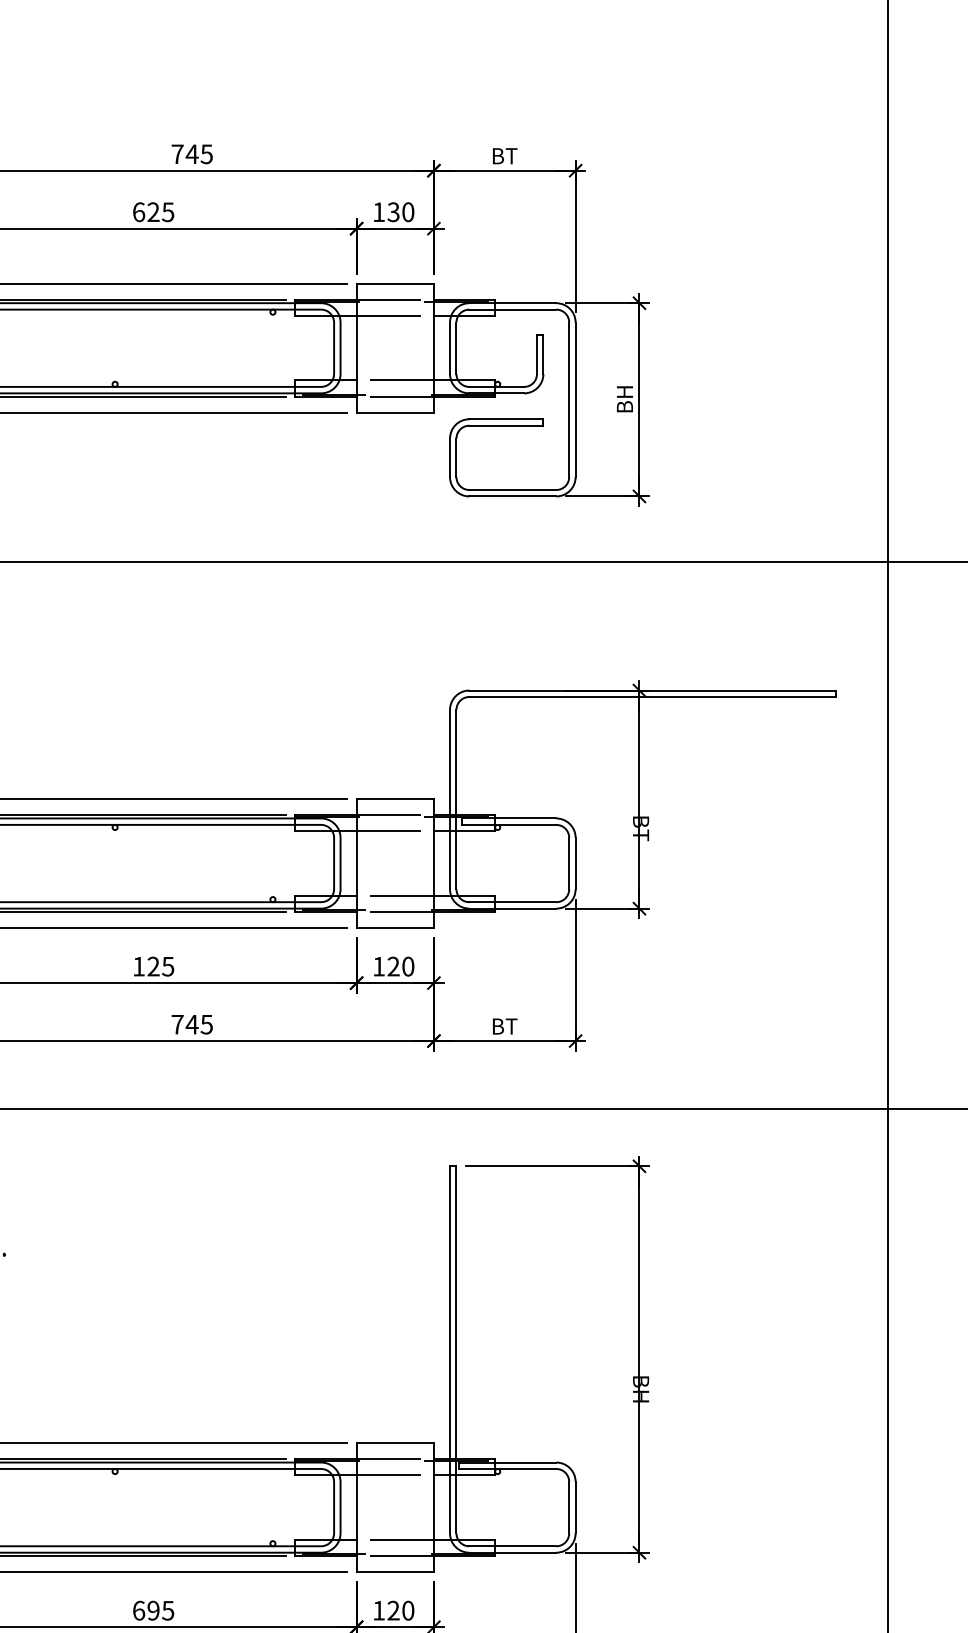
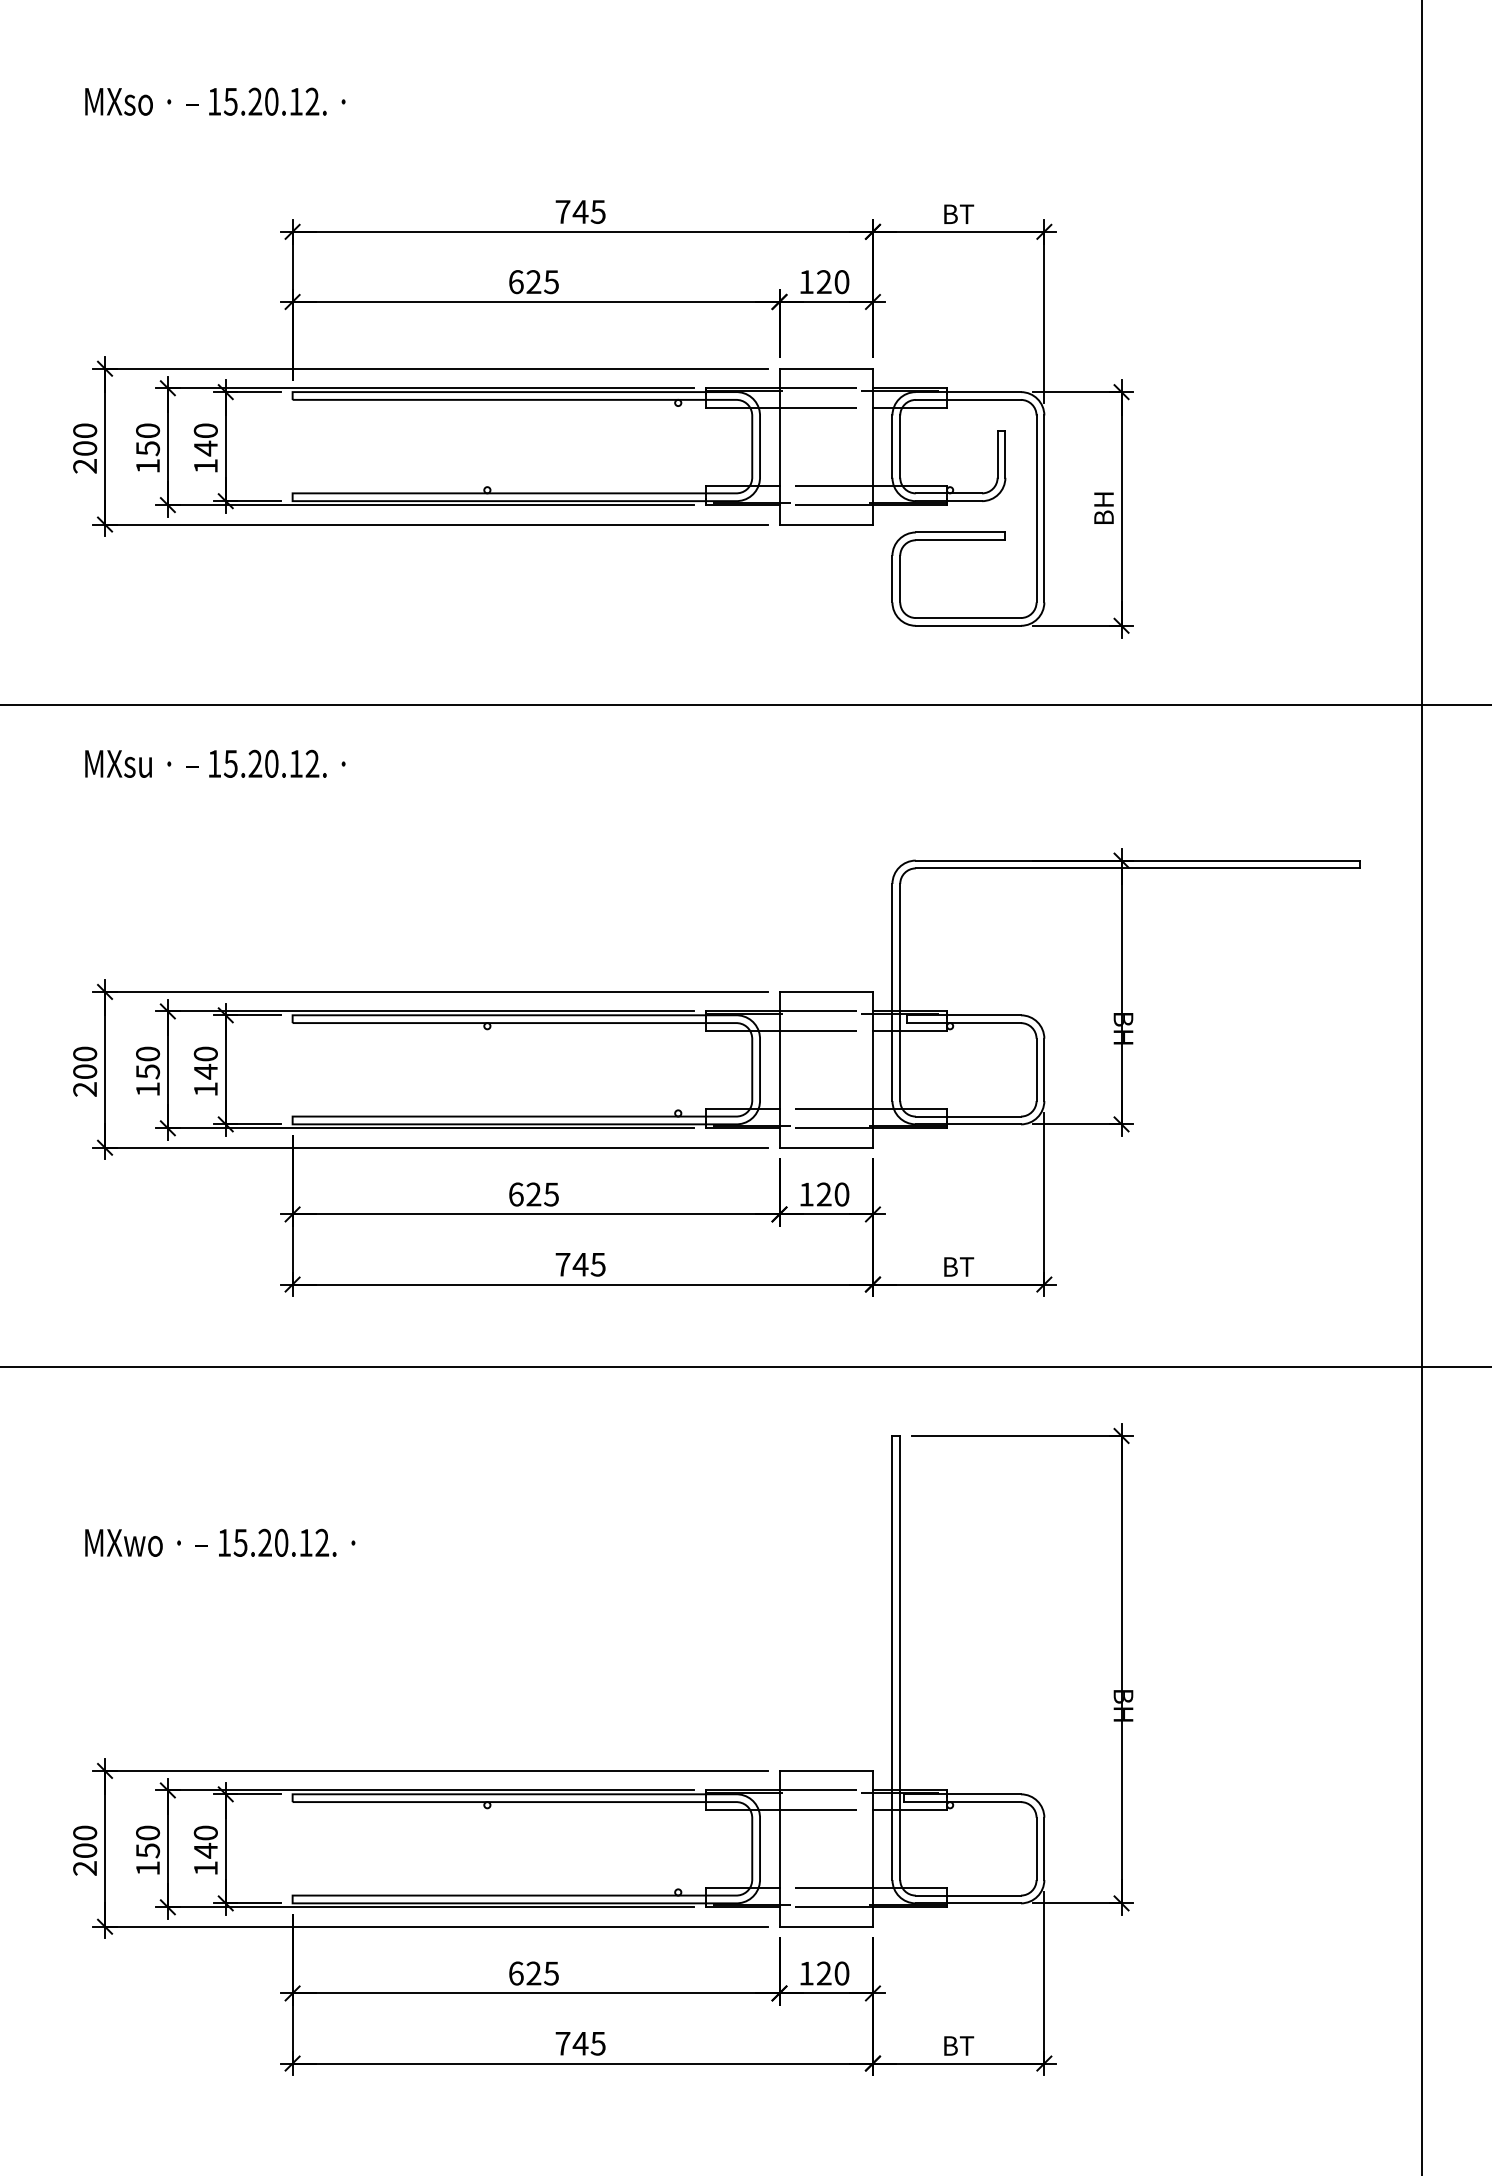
text: (393, 212) -> (823, 282), 130 -> 120
text: (641, 835) -> (1123, 1036), BT -> BH
text: (139, 966) -> (516, 1194), 125 -> 625
text: (153, 1610) -> (533, 1973), 695 -> 625

